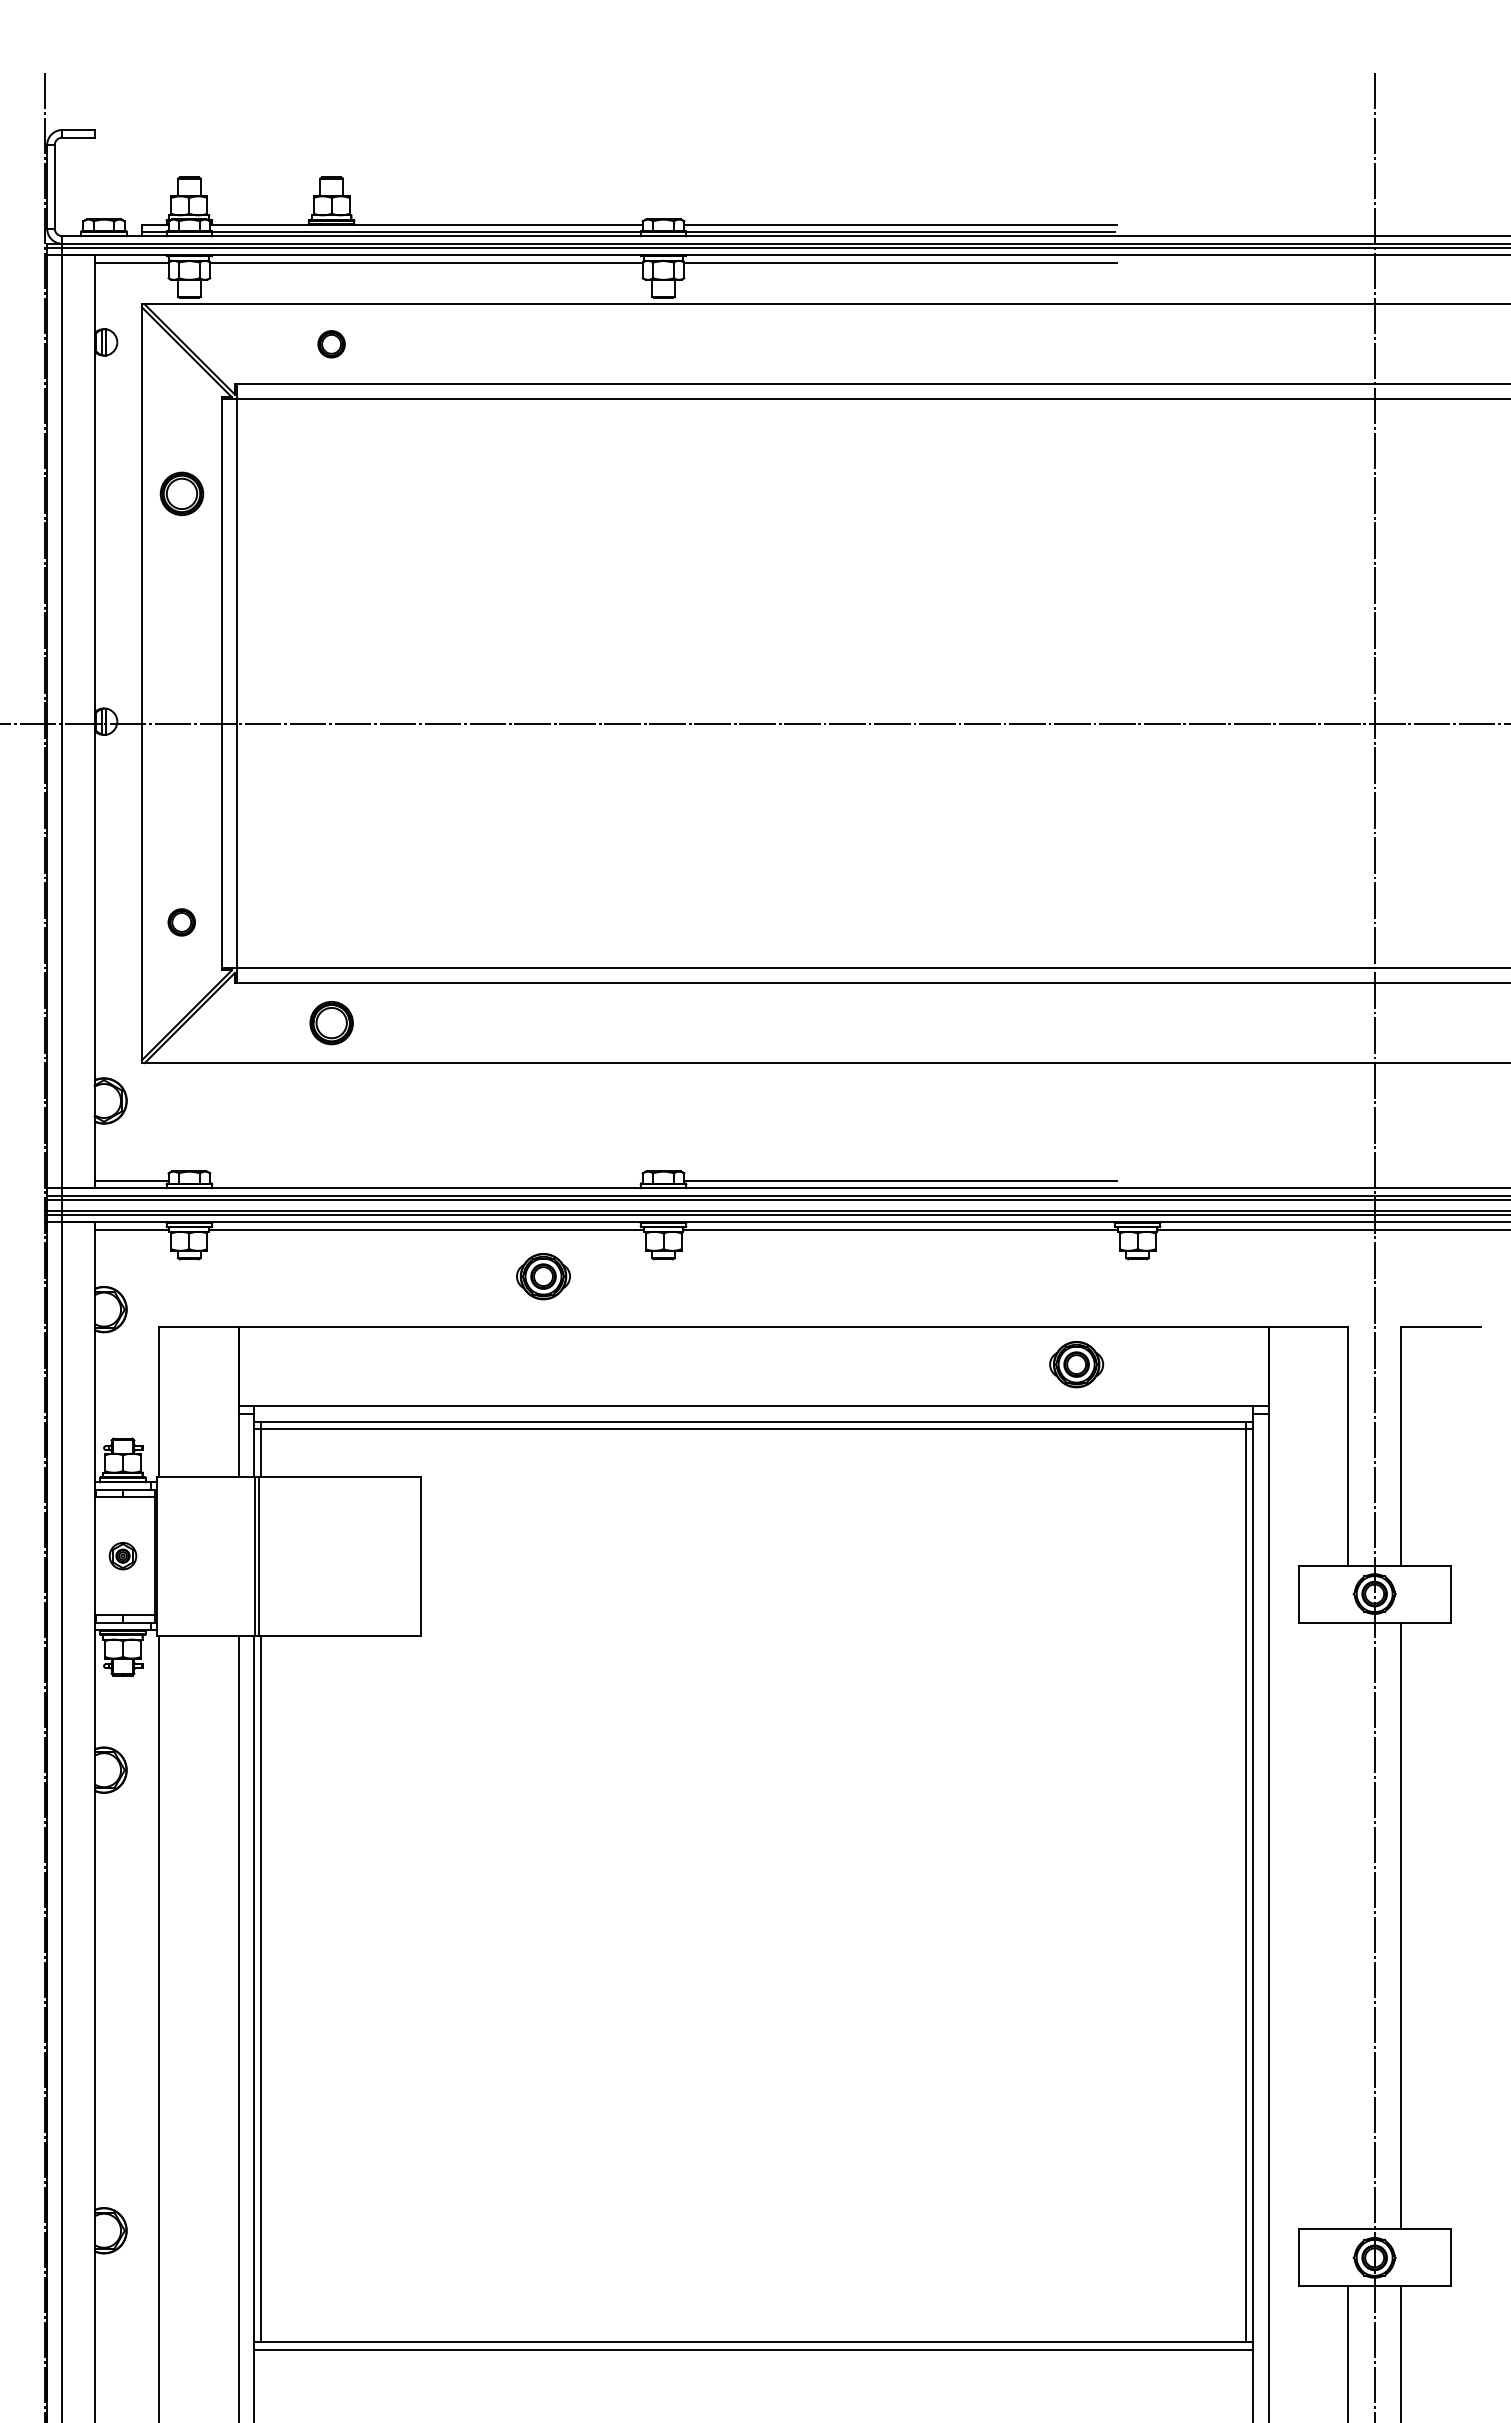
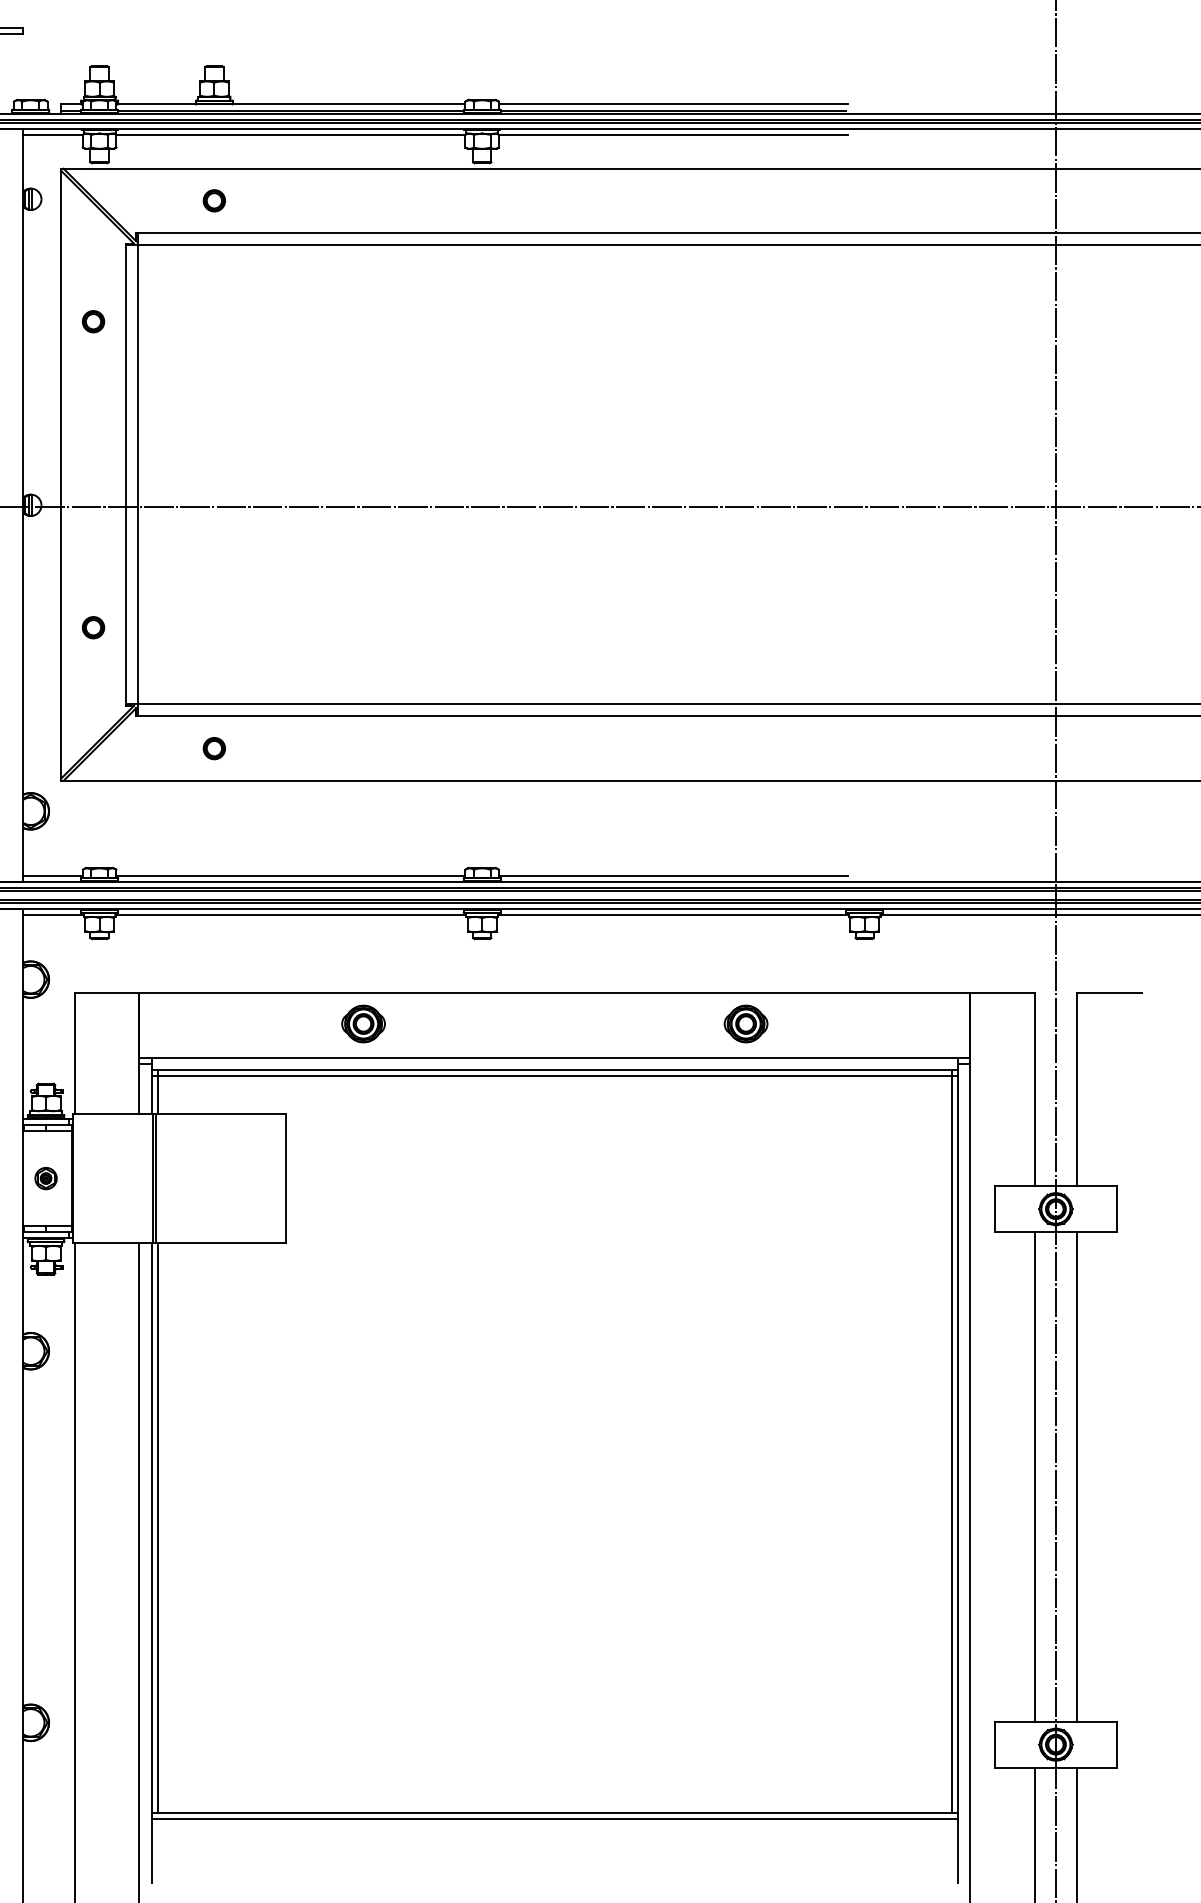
part: (181, 494) -> (93, 322), size x0.62
part: (181, 922) -> (93, 627), moved
part: (331, 1023) -> (214, 748), size x0.62
line: (426, 1180) -> (290, 875), added
part: (543, 1276) -> (363, 1023), moved
part: (1076, 1364) -> (745, 1023), moved
line: (1348, 1925) -> (1034, 1476), added

